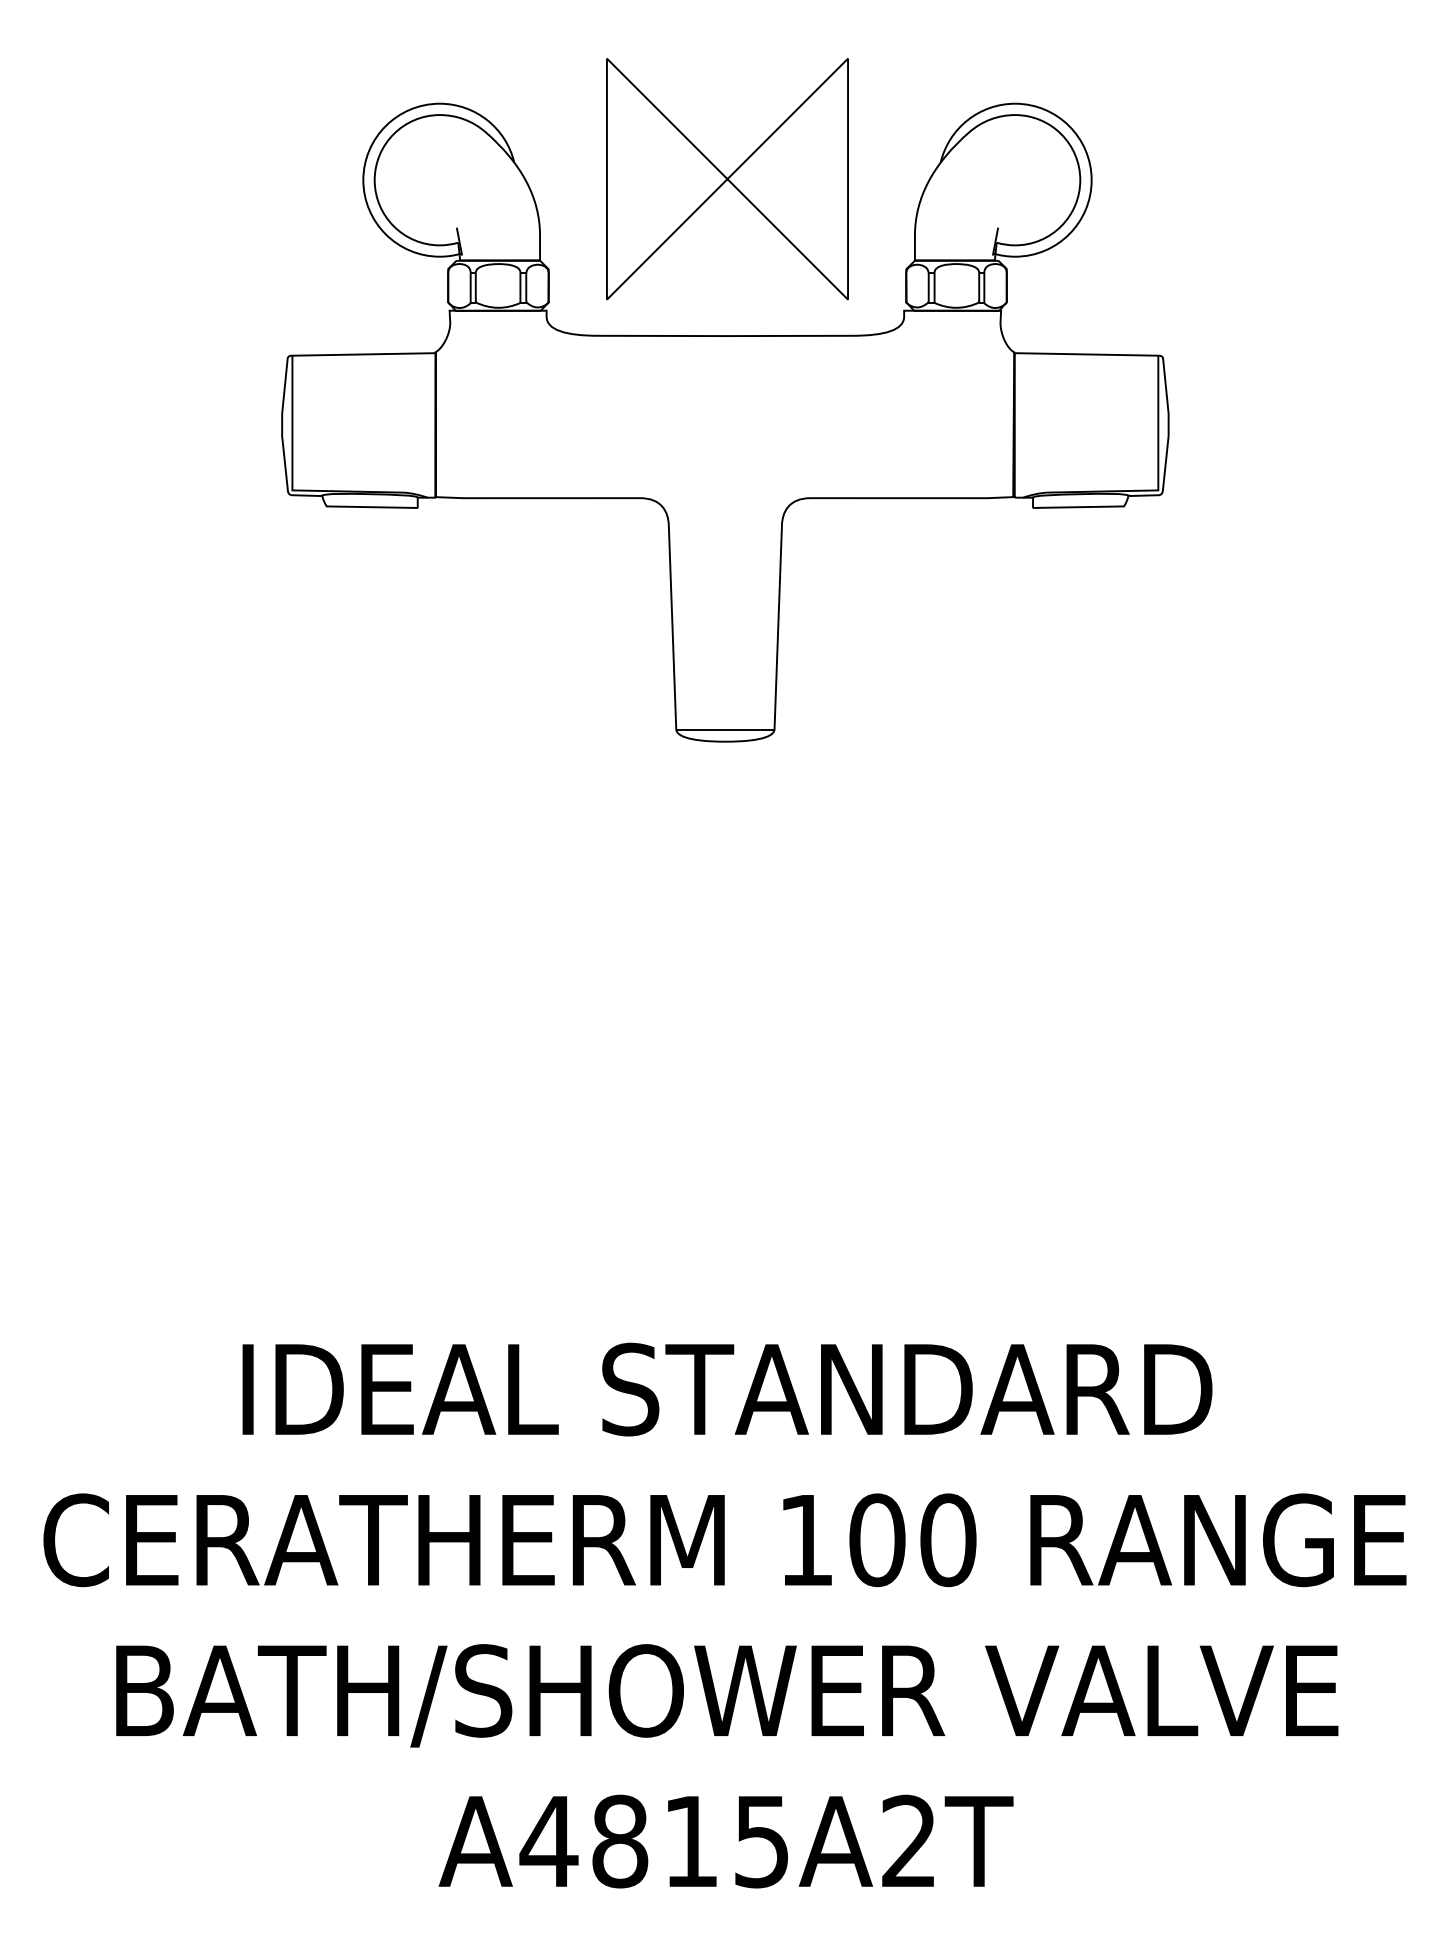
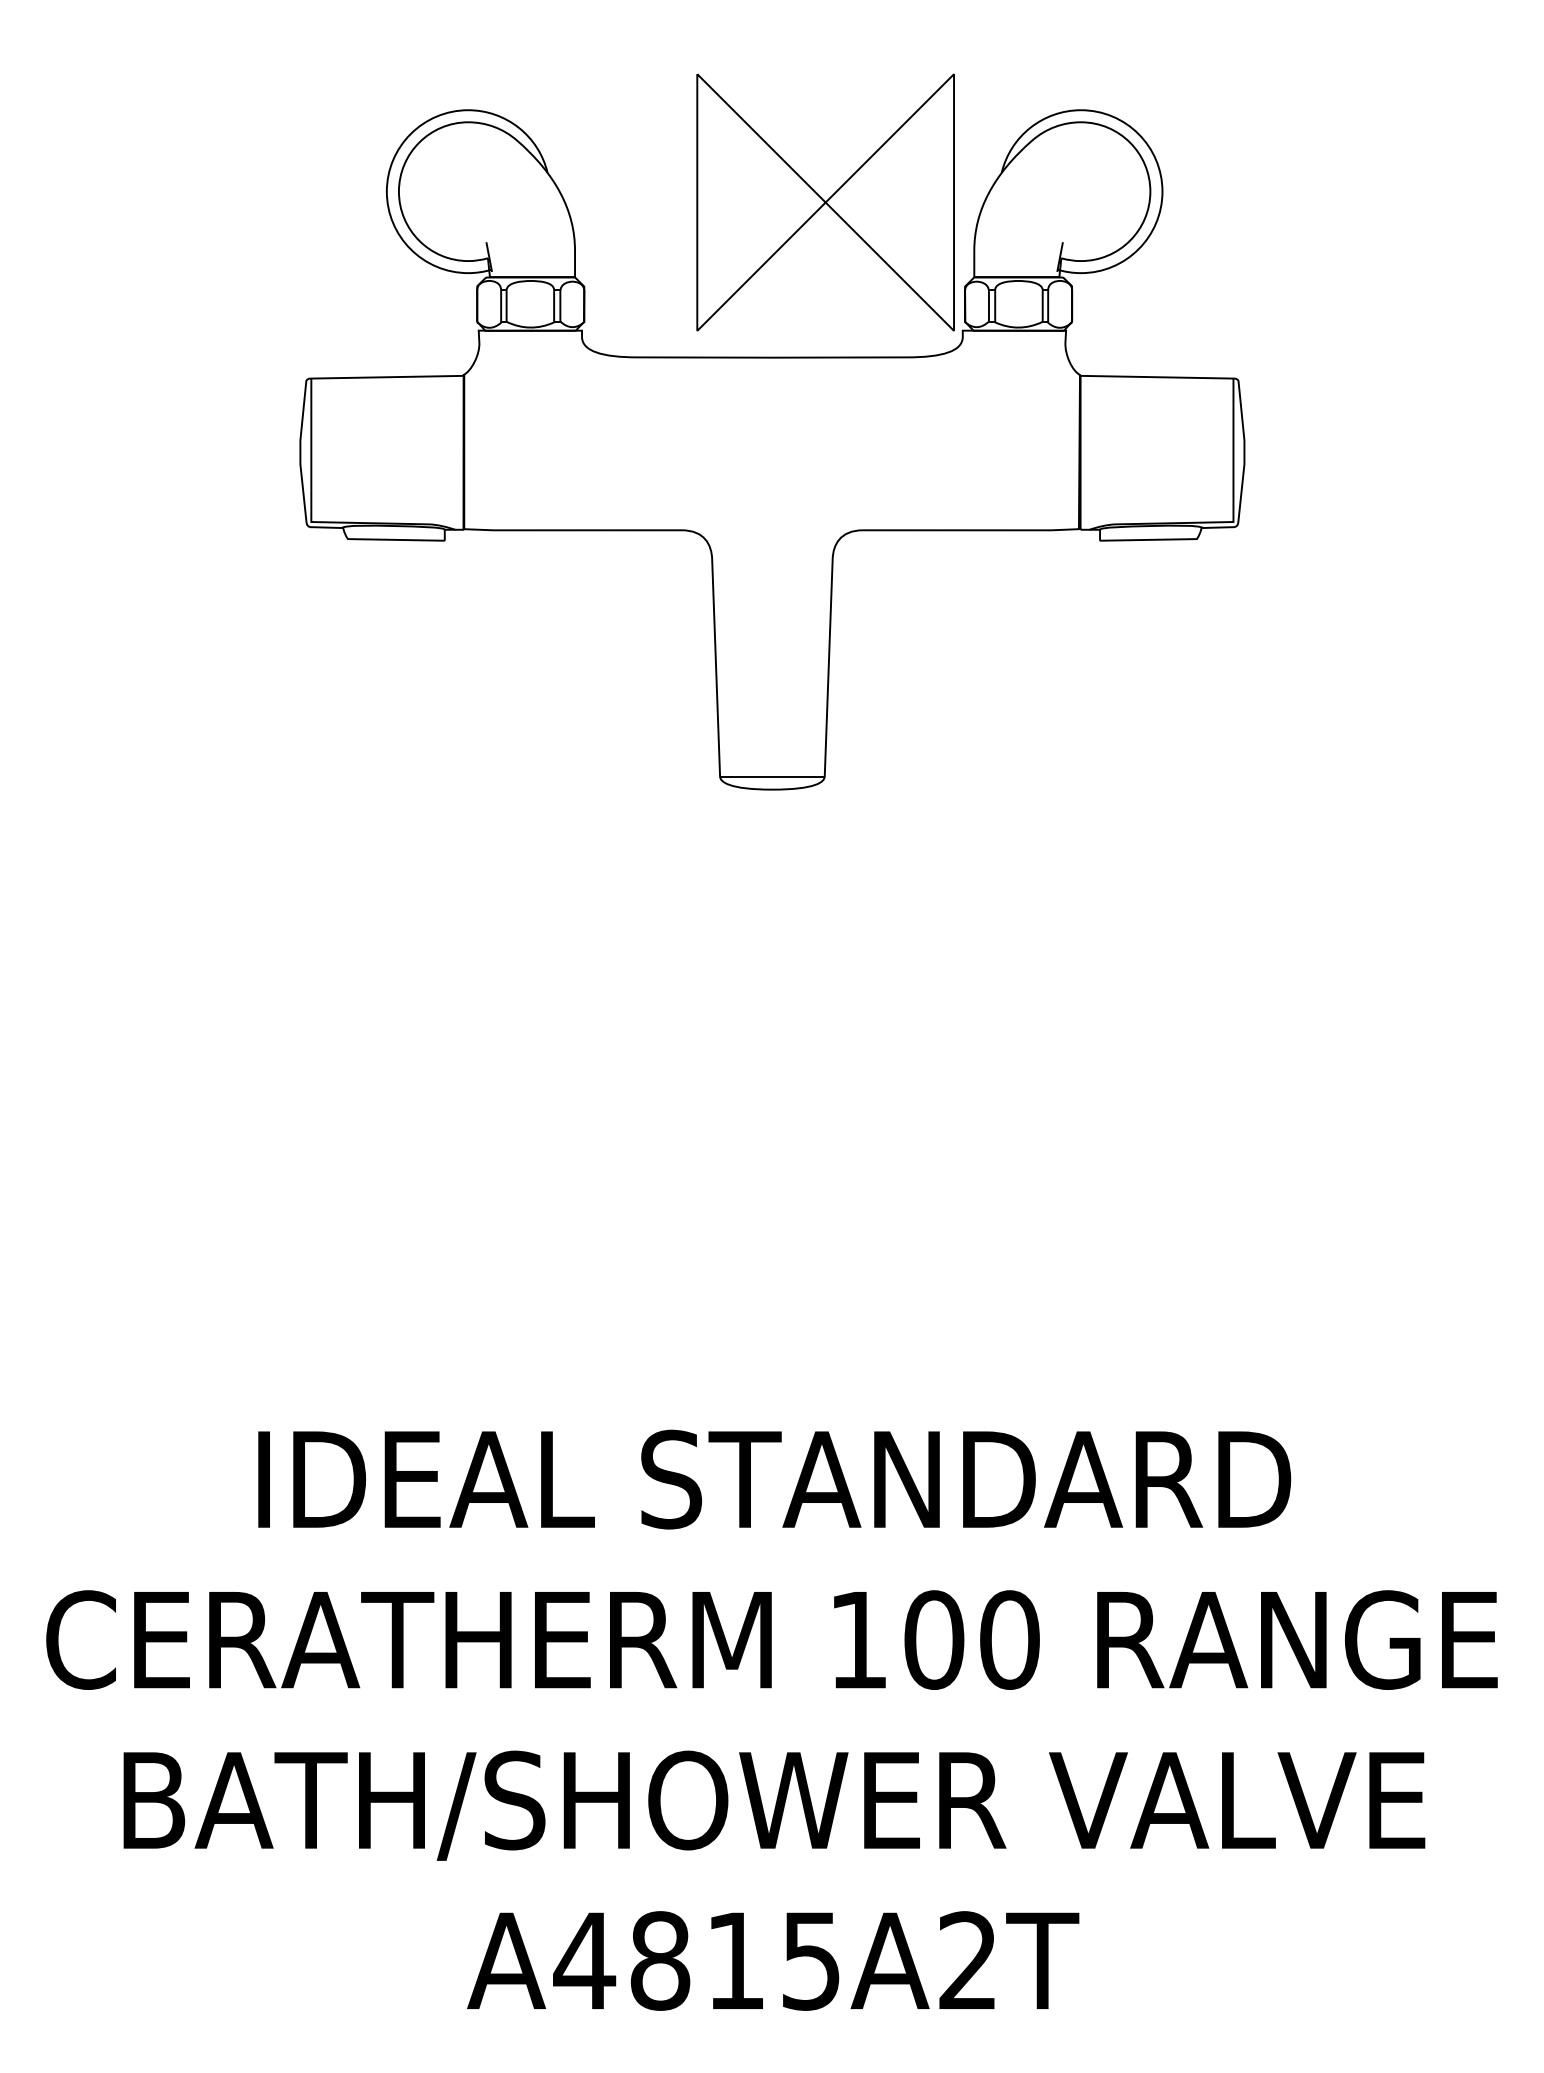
part: (727, 179) -> (825, 202), moved

